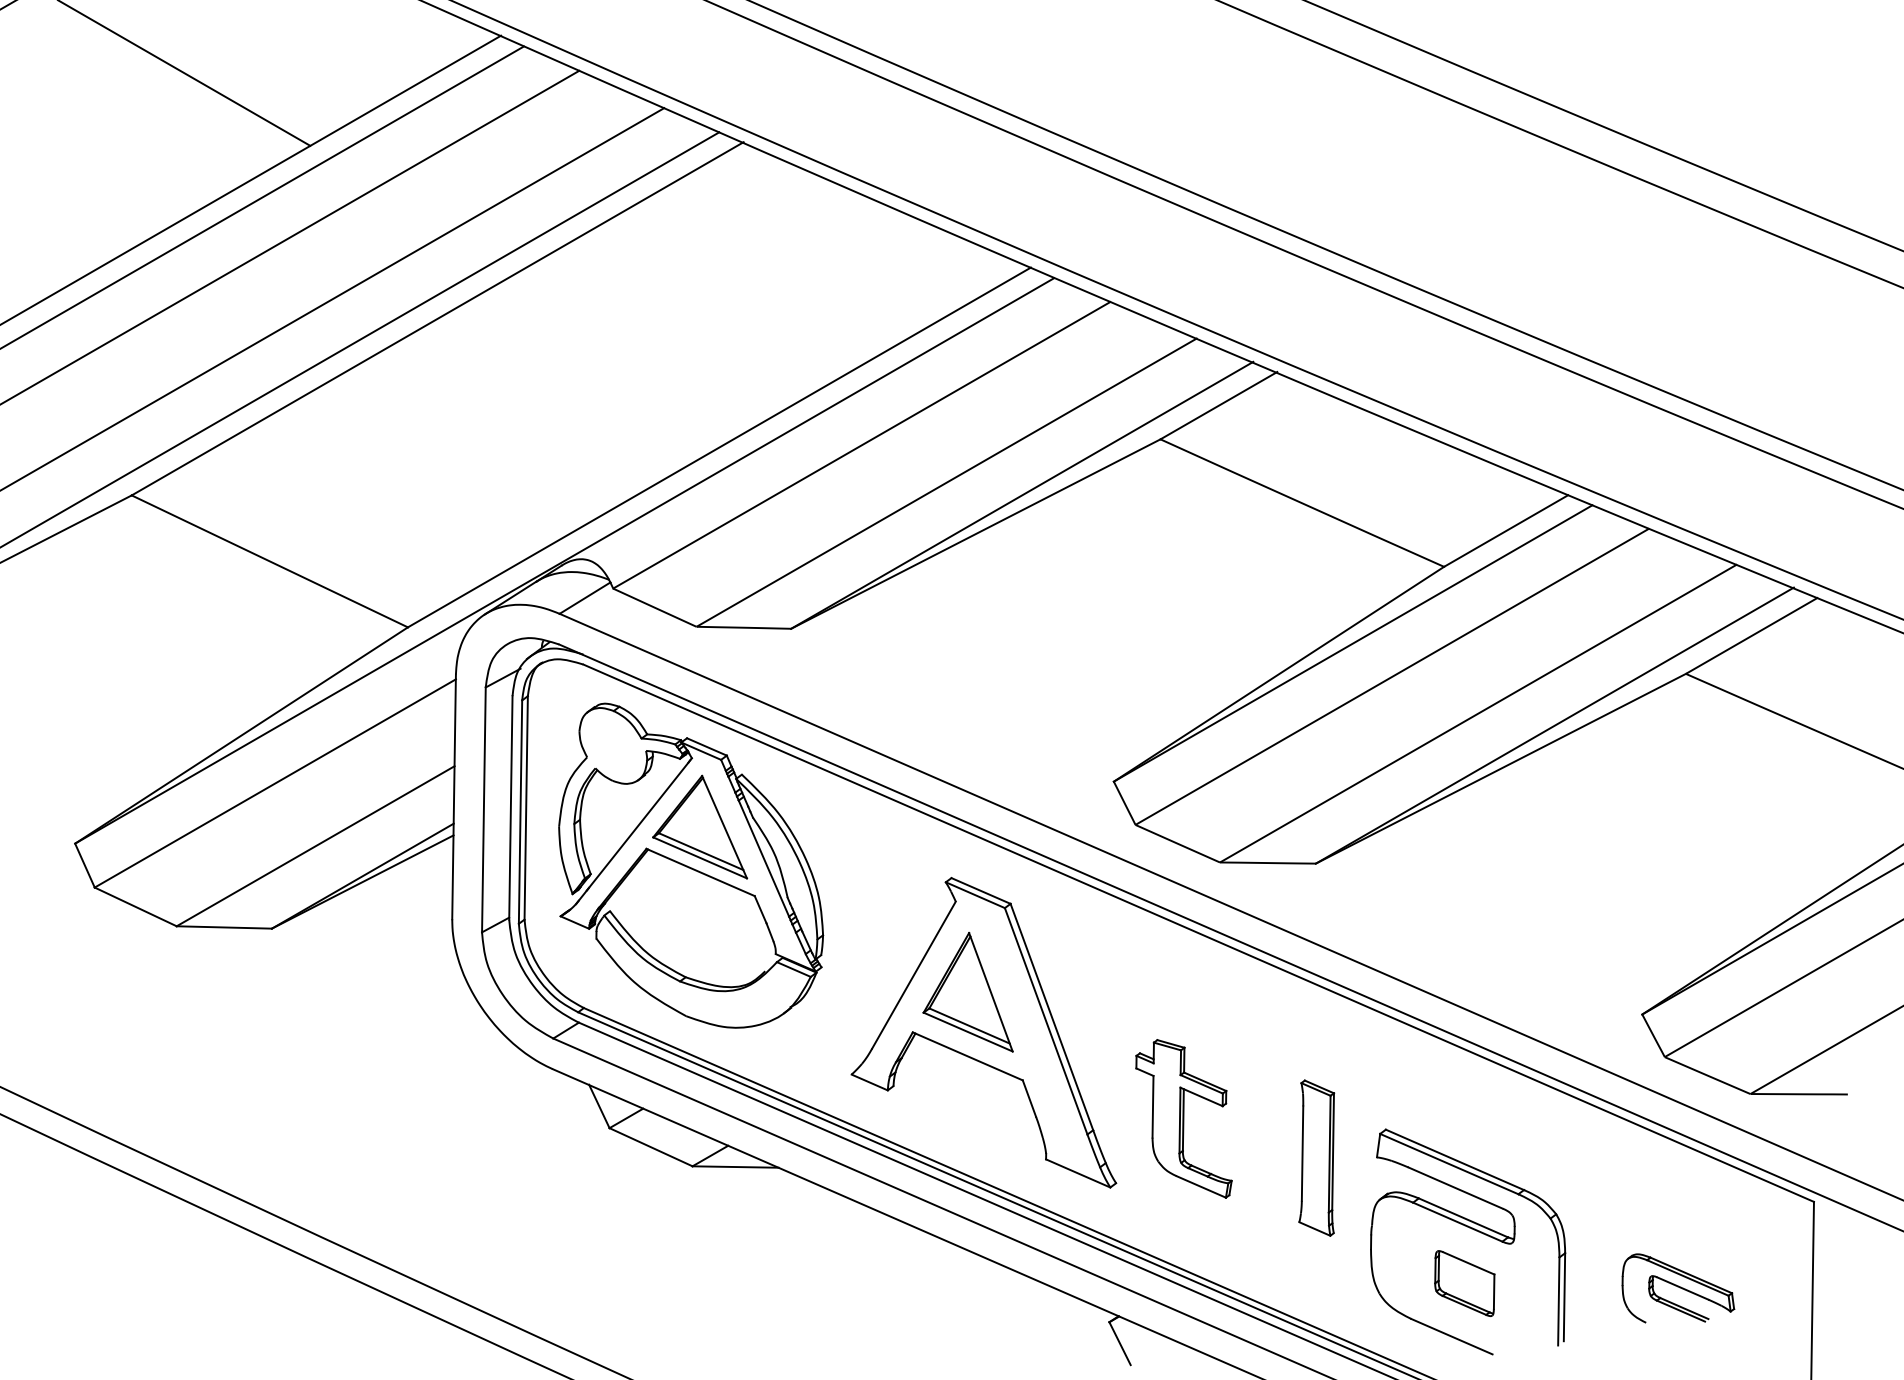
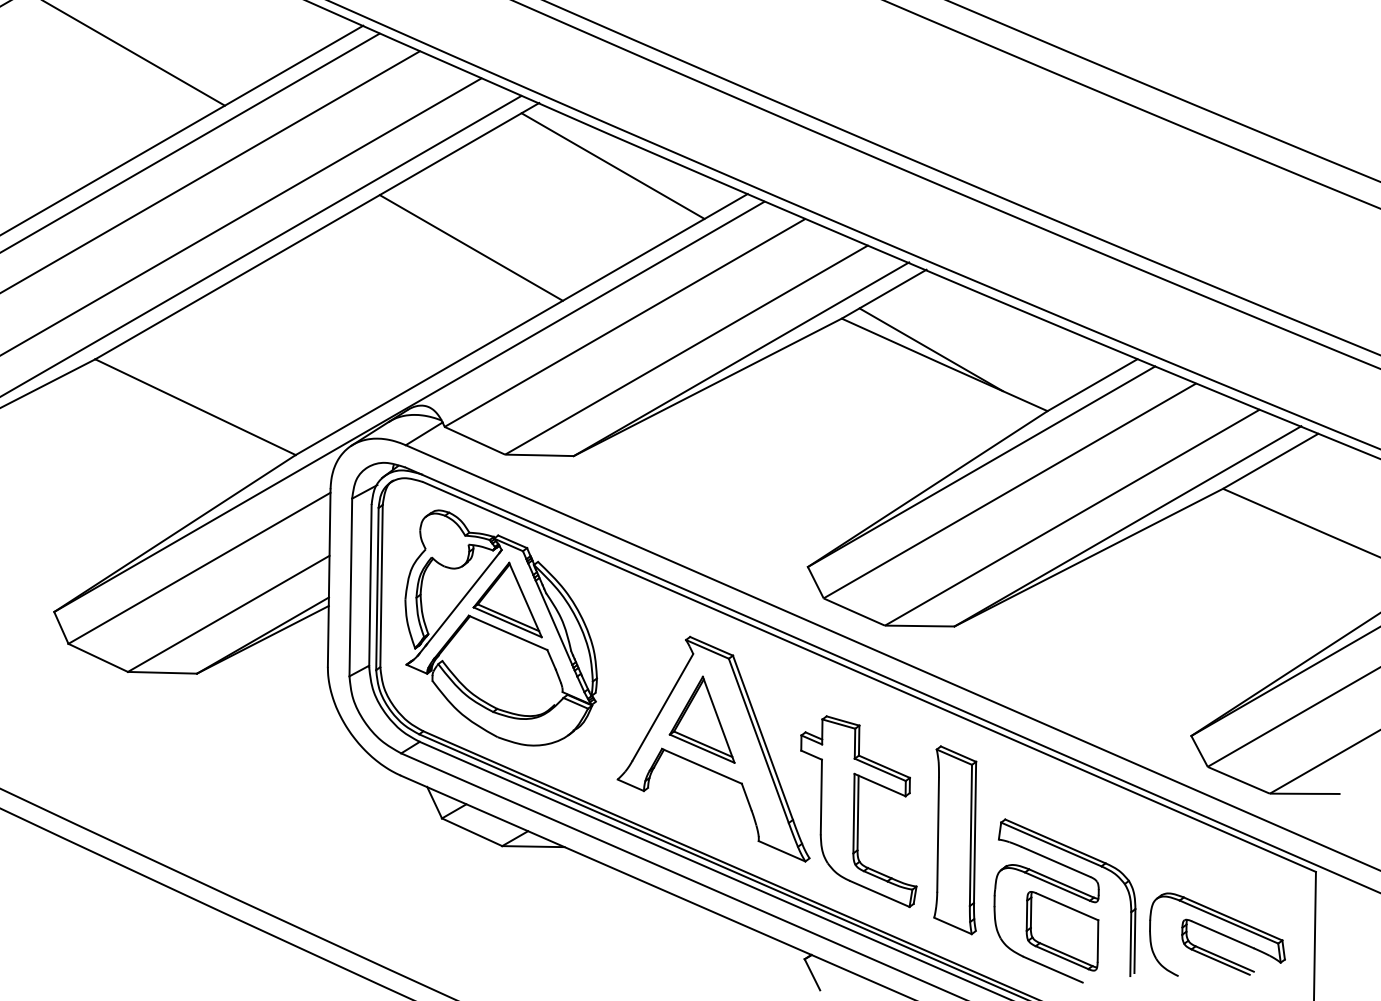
line: (845, 228) -> (613, 165), added
line: (649, 341) -> (471, 247), added
line: (1283, 482) -> (931, 349), added
part: (1183, 1118) -> (858, 811), size x1.67
part: (1316, 1157) -> (954, 839), size x1.67
part: (1464, 1283) -> (1062, 931), size x1.67
part: (1678, 1288) -> (1217, 934), size x1.67

